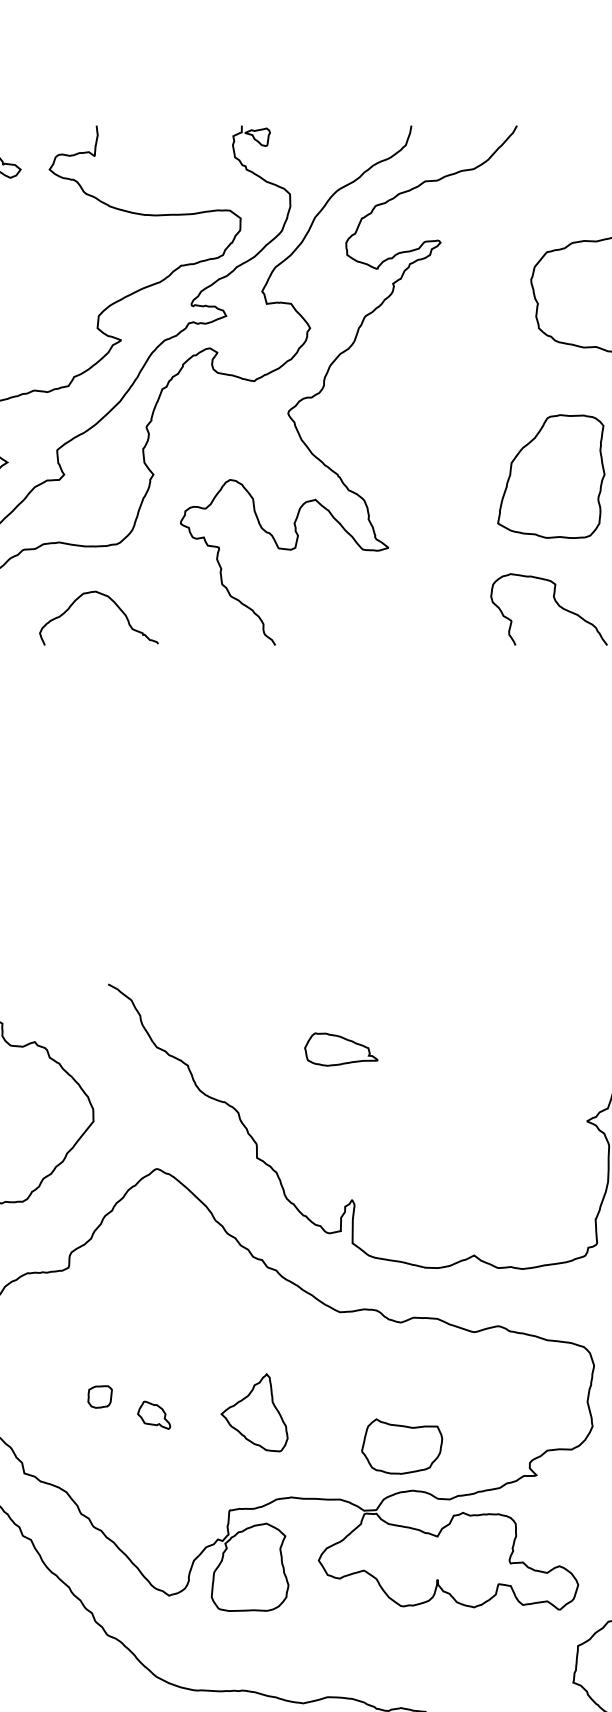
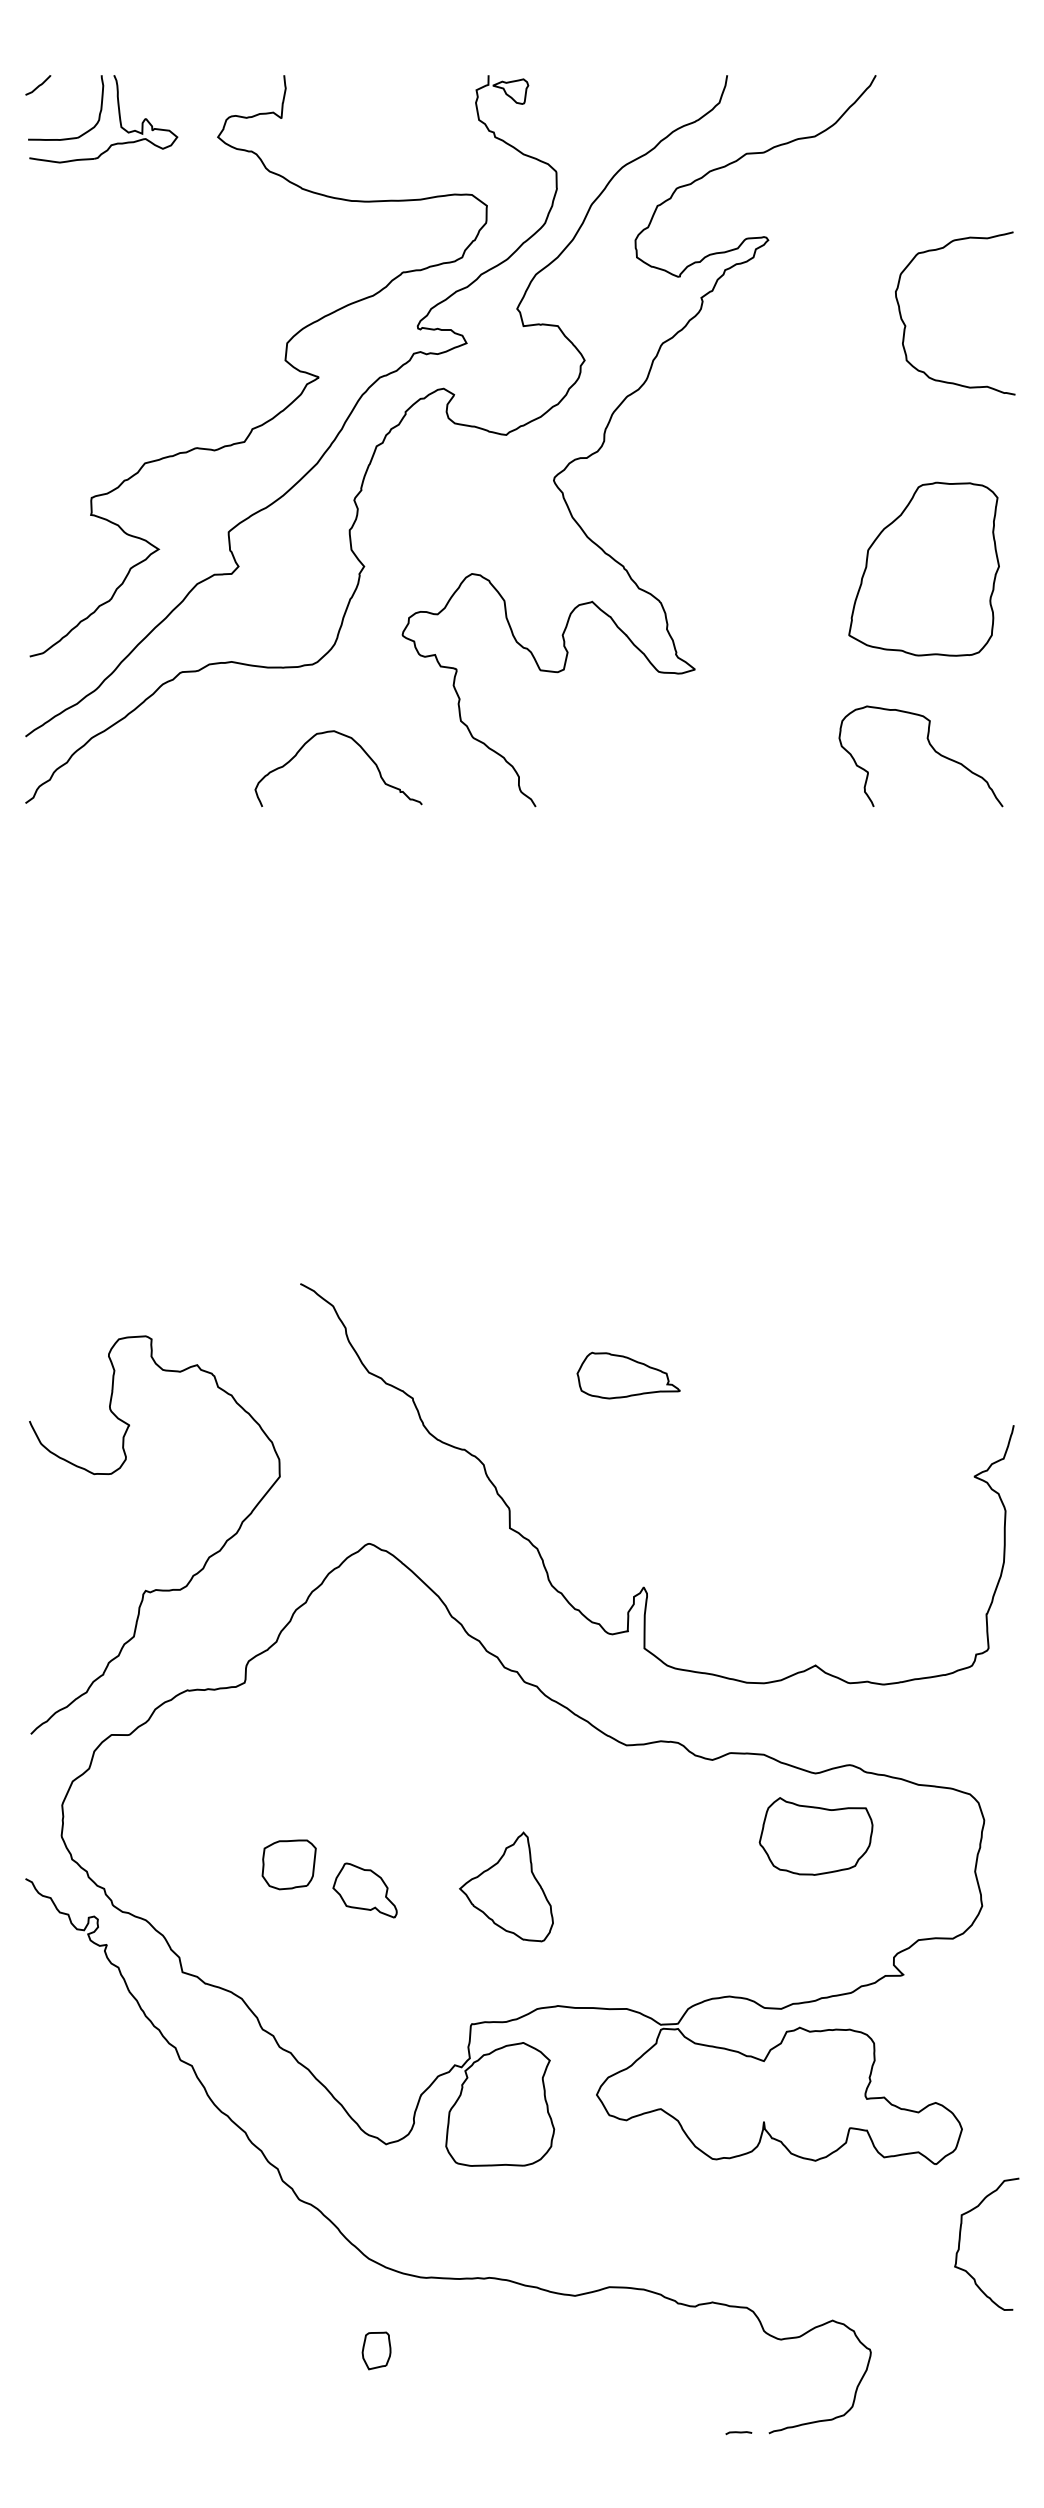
curve: (115, 604) -> (361, 749), moved
part: (99, 1396) -> (288, 1864), size x1.6
part: (153, 1415) -> (364, 1890), size x1.4
part: (401, 1446) -> (815, 1836), moved

